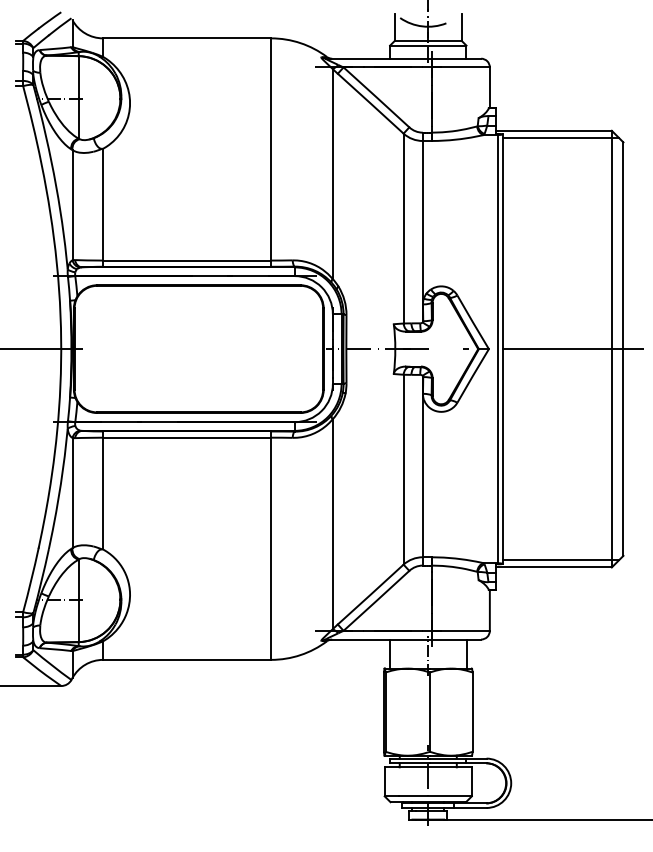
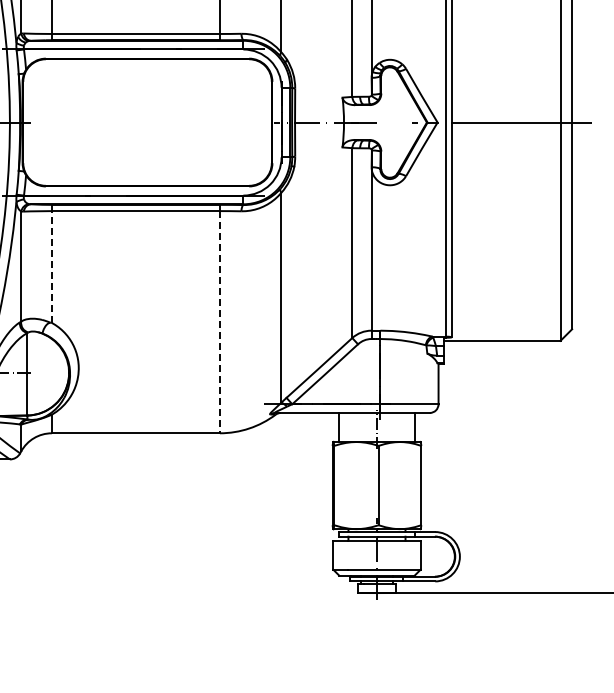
line: (103, 493) -> (52, 266), solid -> dashed
line: (271, 549) -> (220, 322), solid -> dashed
line: (561, 559) -> (510, 332), removed

